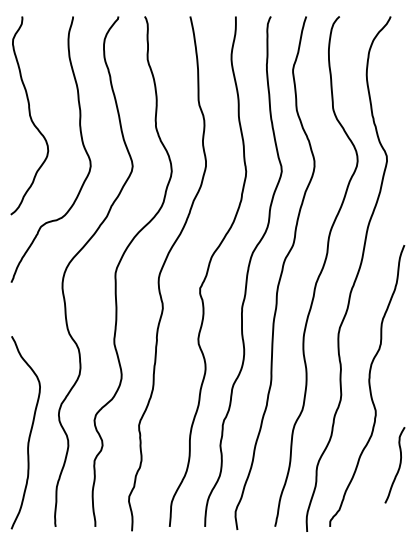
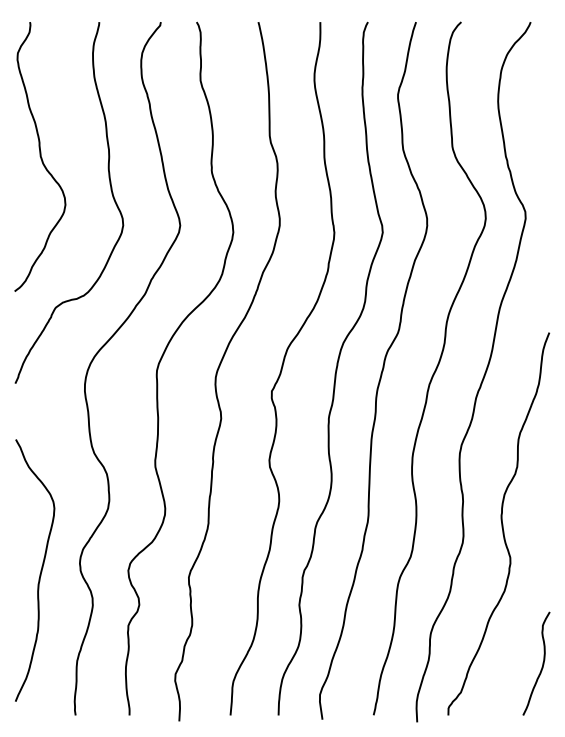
curve: (29, 432) -> (40, 570), moved
curve: (399, 465) -> (542, 663), moved

